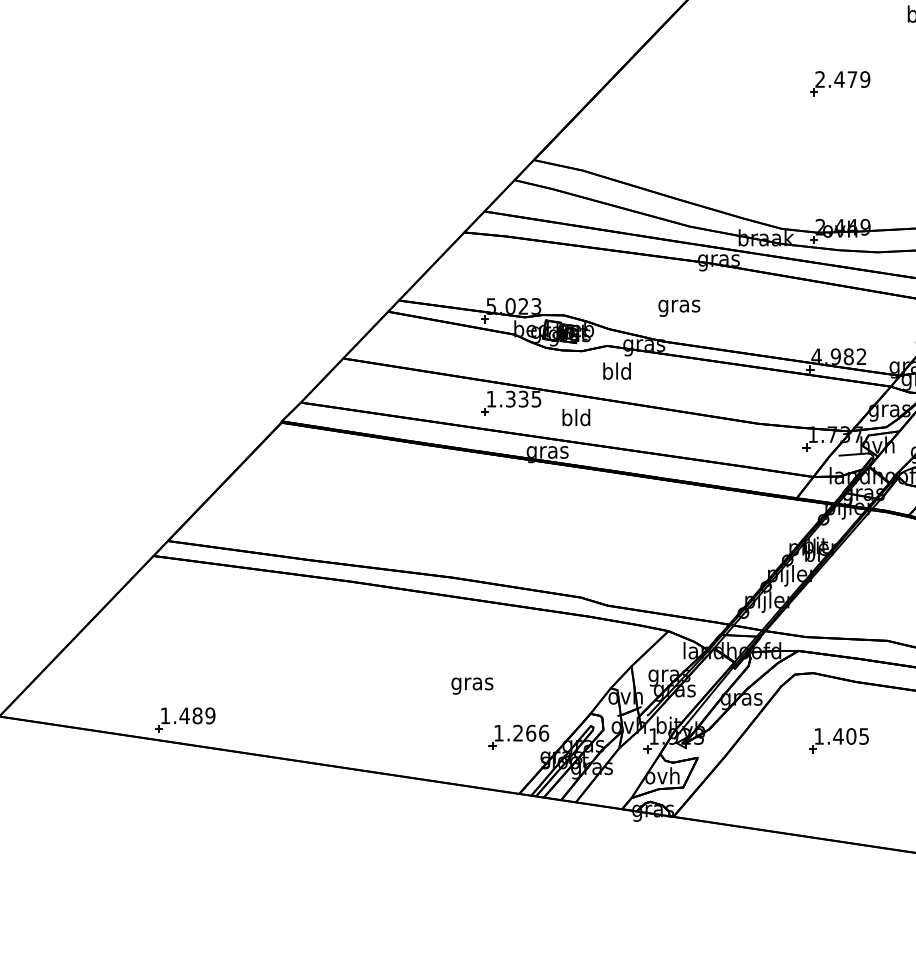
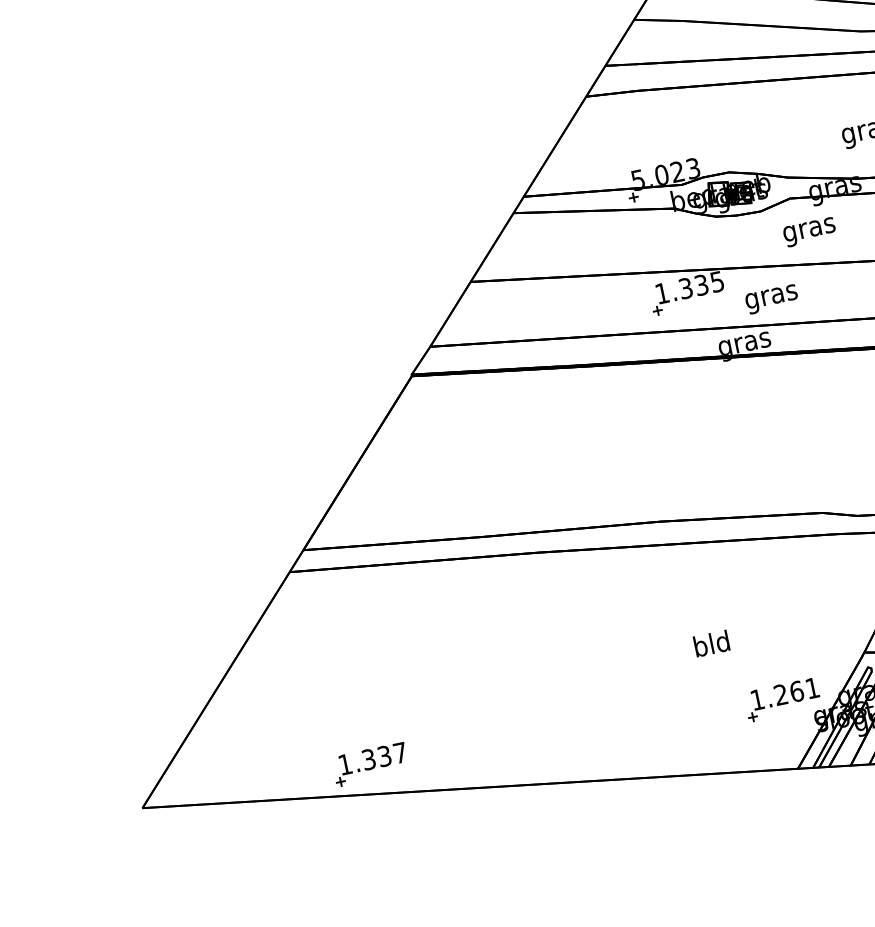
text: (617, 373) -> (809, 229), bld -> gras
text: (576, 419) -> (771, 296), bld -> gras
text: (472, 683) -> (712, 645), gras -> bld
text: (197, 715) -> (384, 755), 1.489 -> 1.337
text: (544, 732) -> (812, 687), 1.266 -> 1.261

